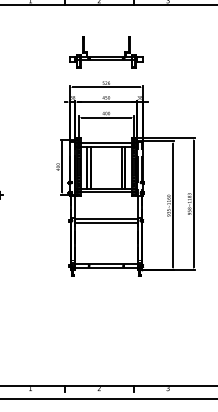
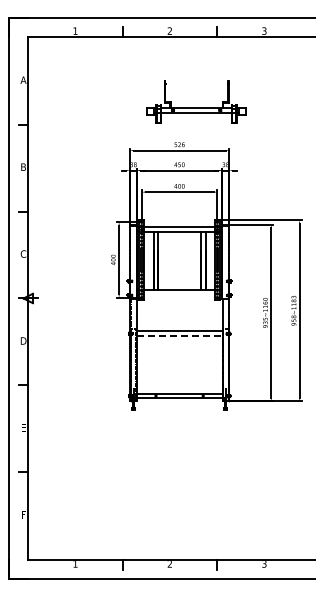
part: (106, 51) -> (196, 101), moved
line: (106, 192) -> (179, 294), removed
line: (106, 222) -> (179, 336), solid -> dashed

